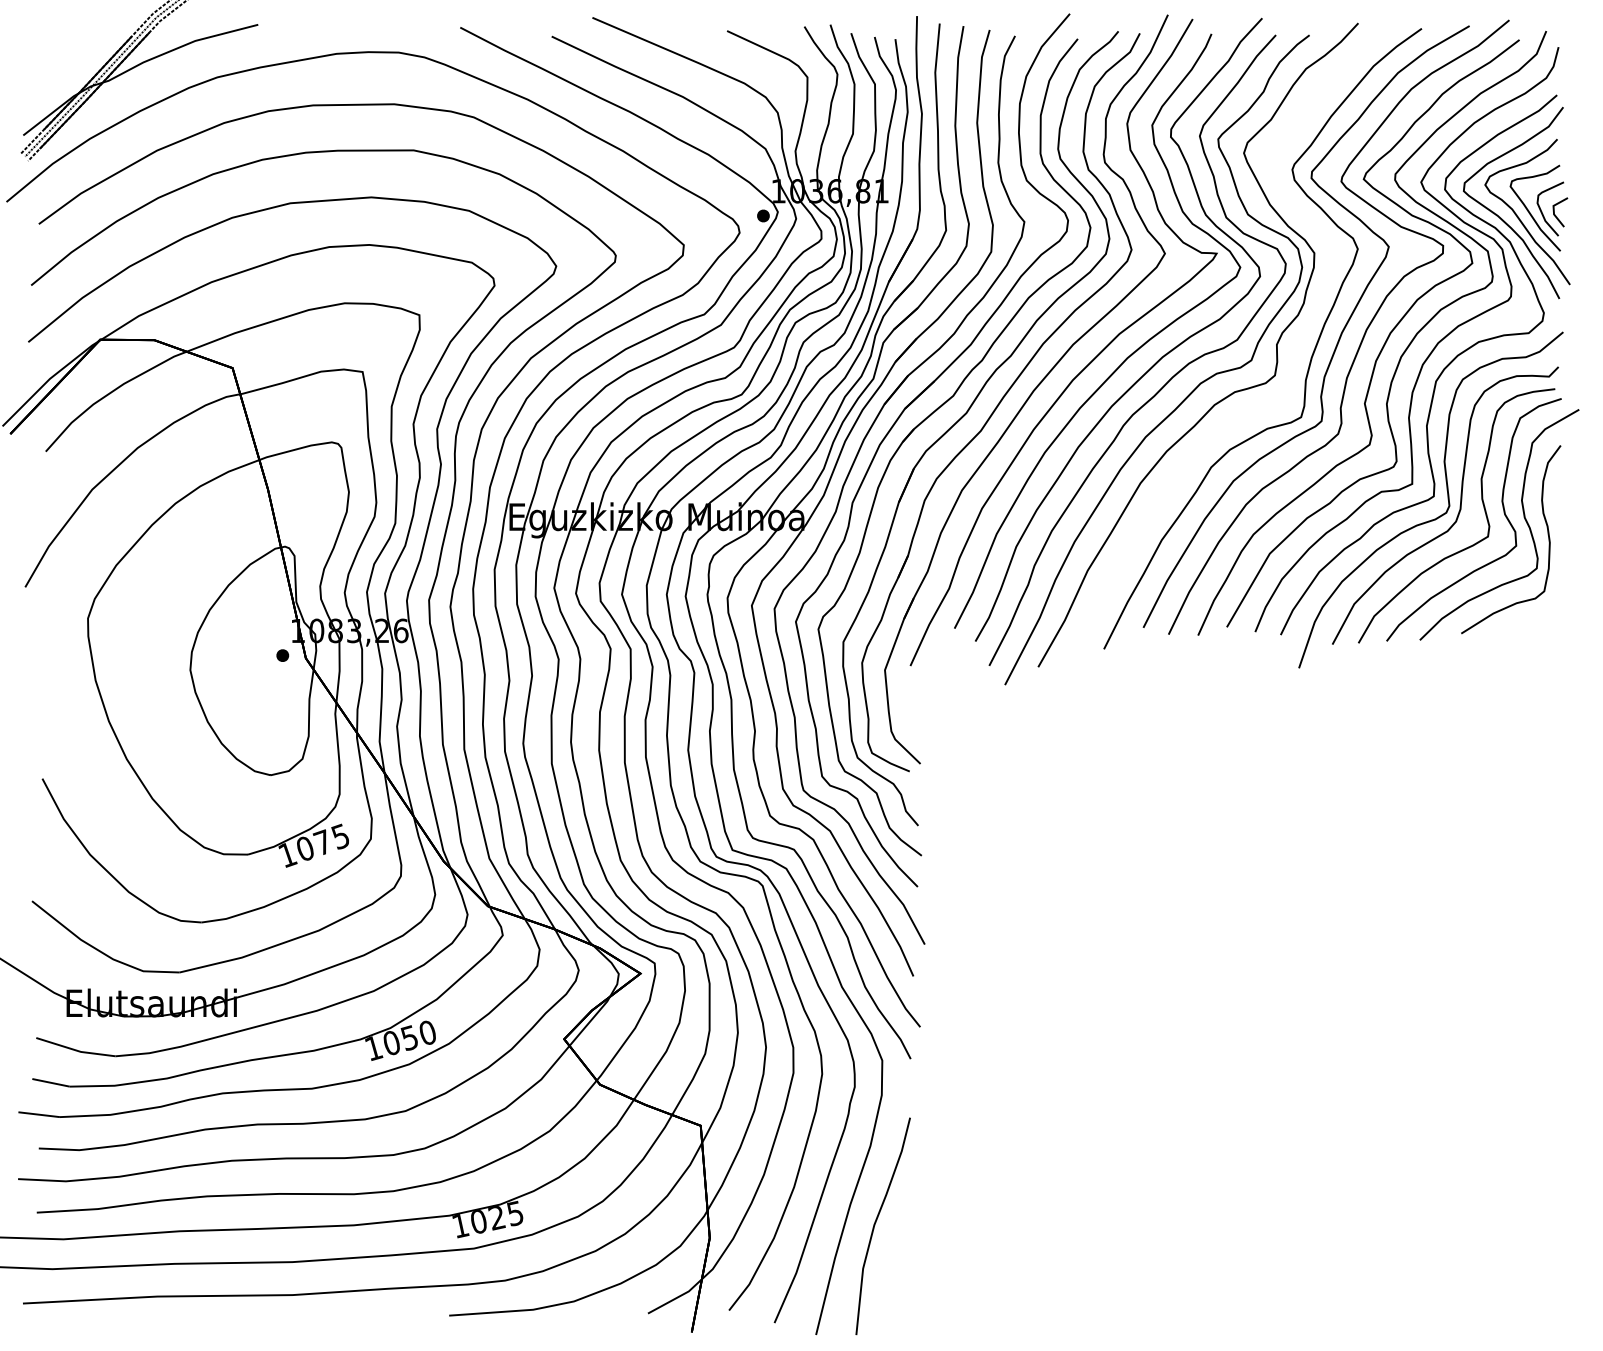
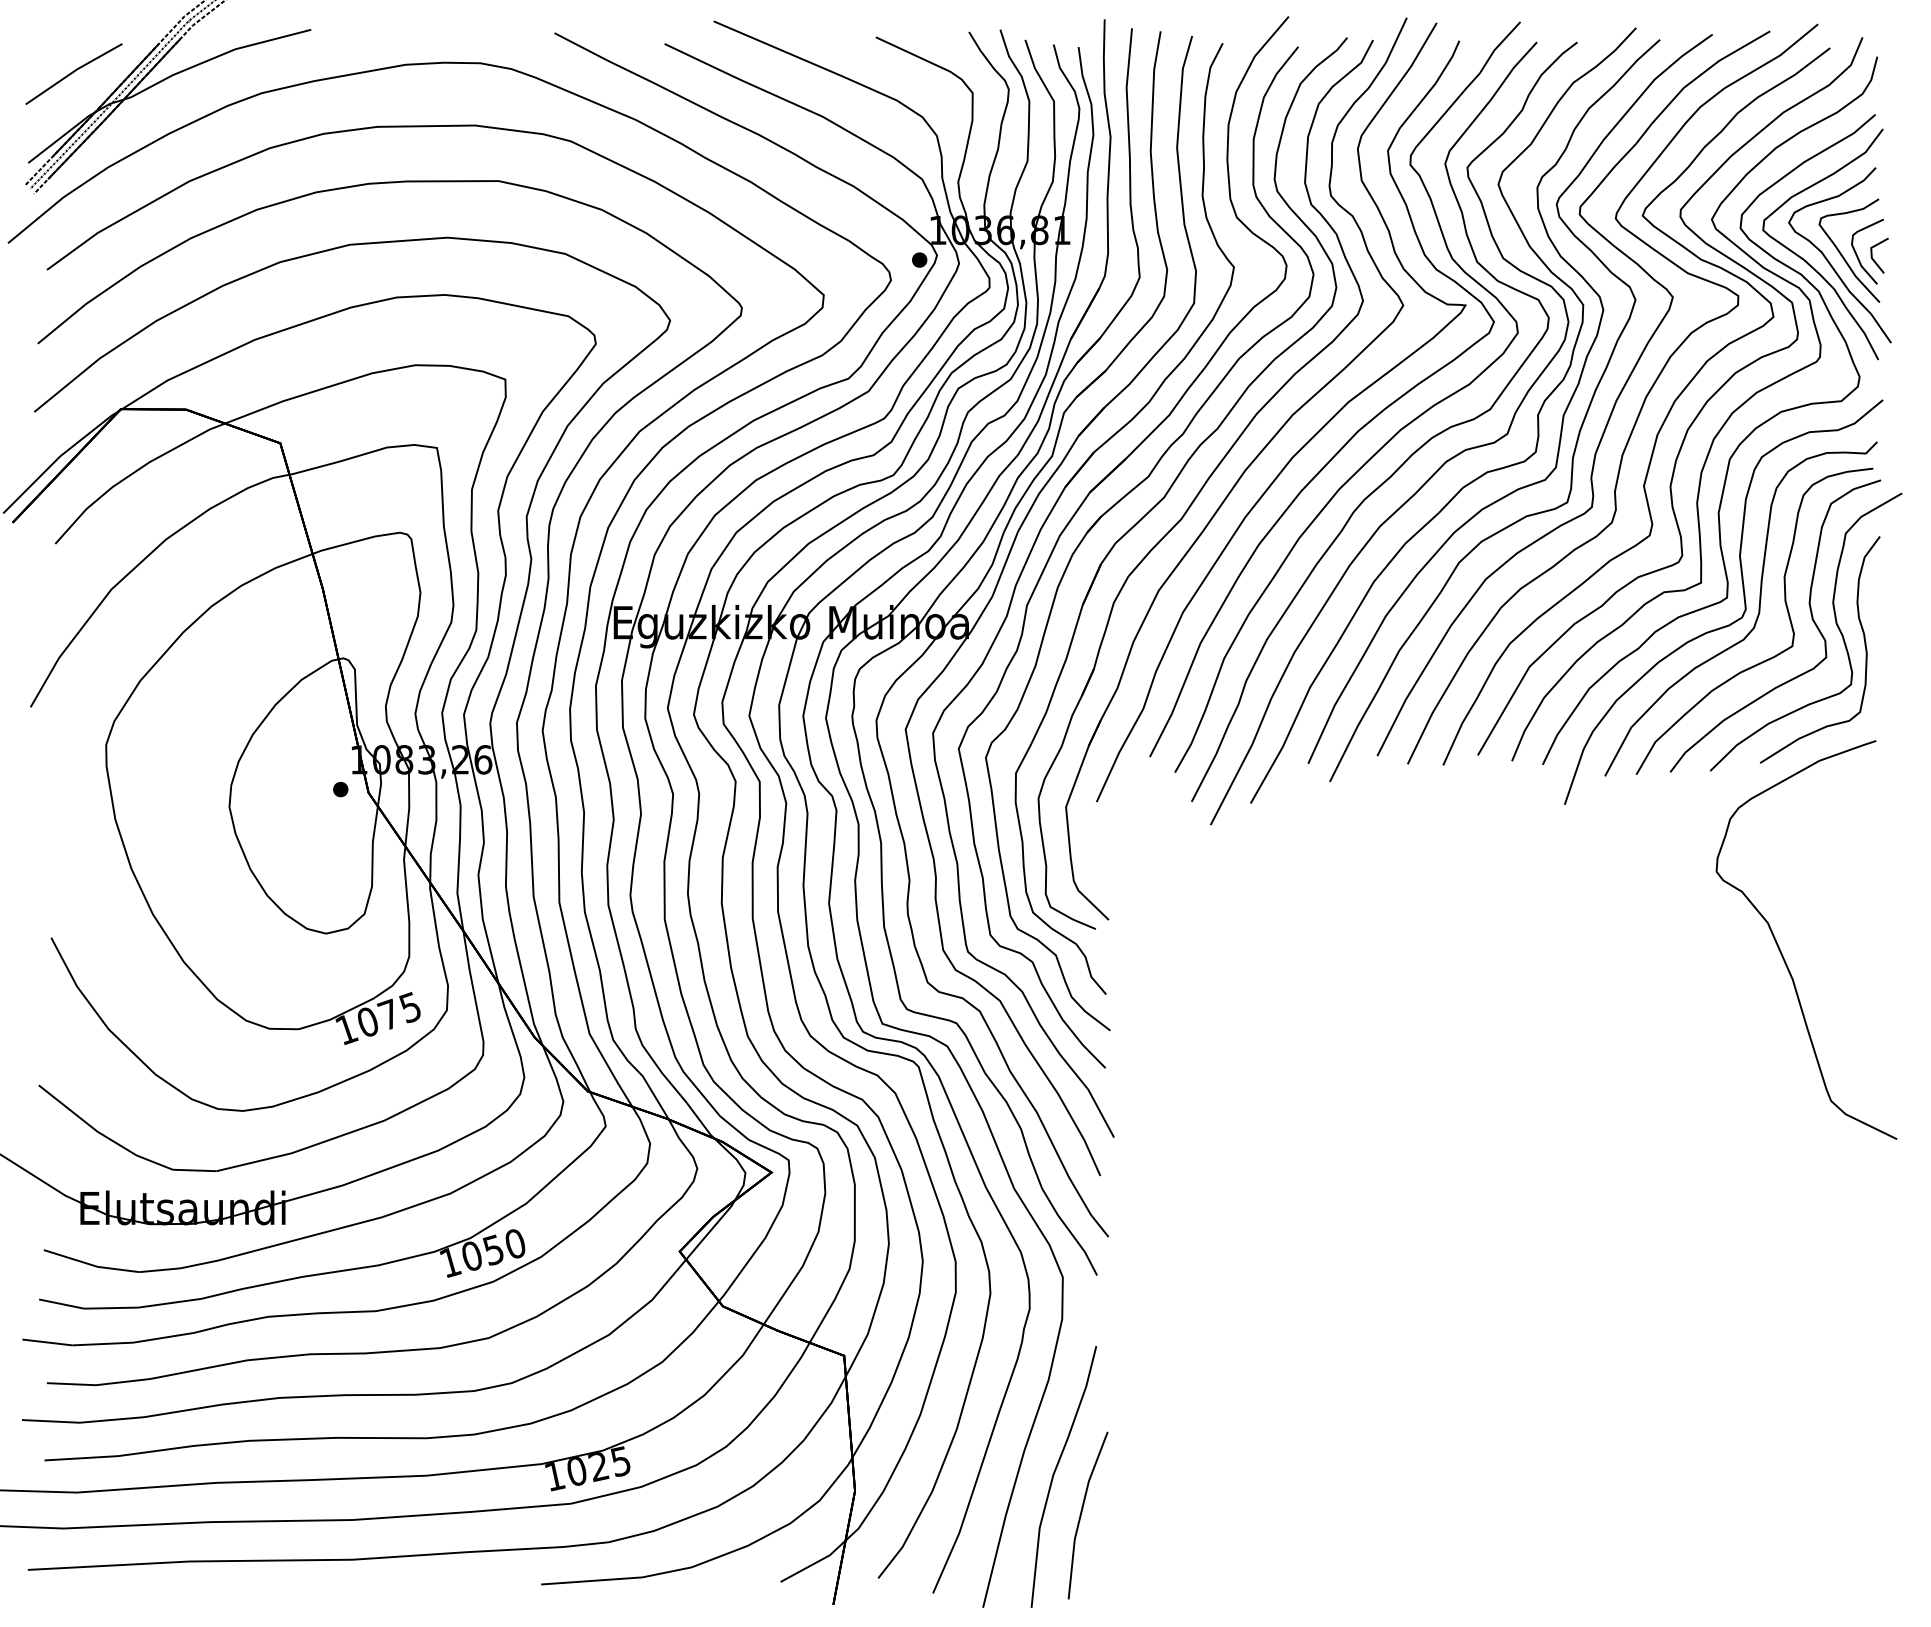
line: (60, 61) -> (73, 73), added
part: (1297, 345) -> (1562, 415), added
part: (1478, 787) -> (1780, 948), added
line: (898, 1255) -> (1082, 1512), added

